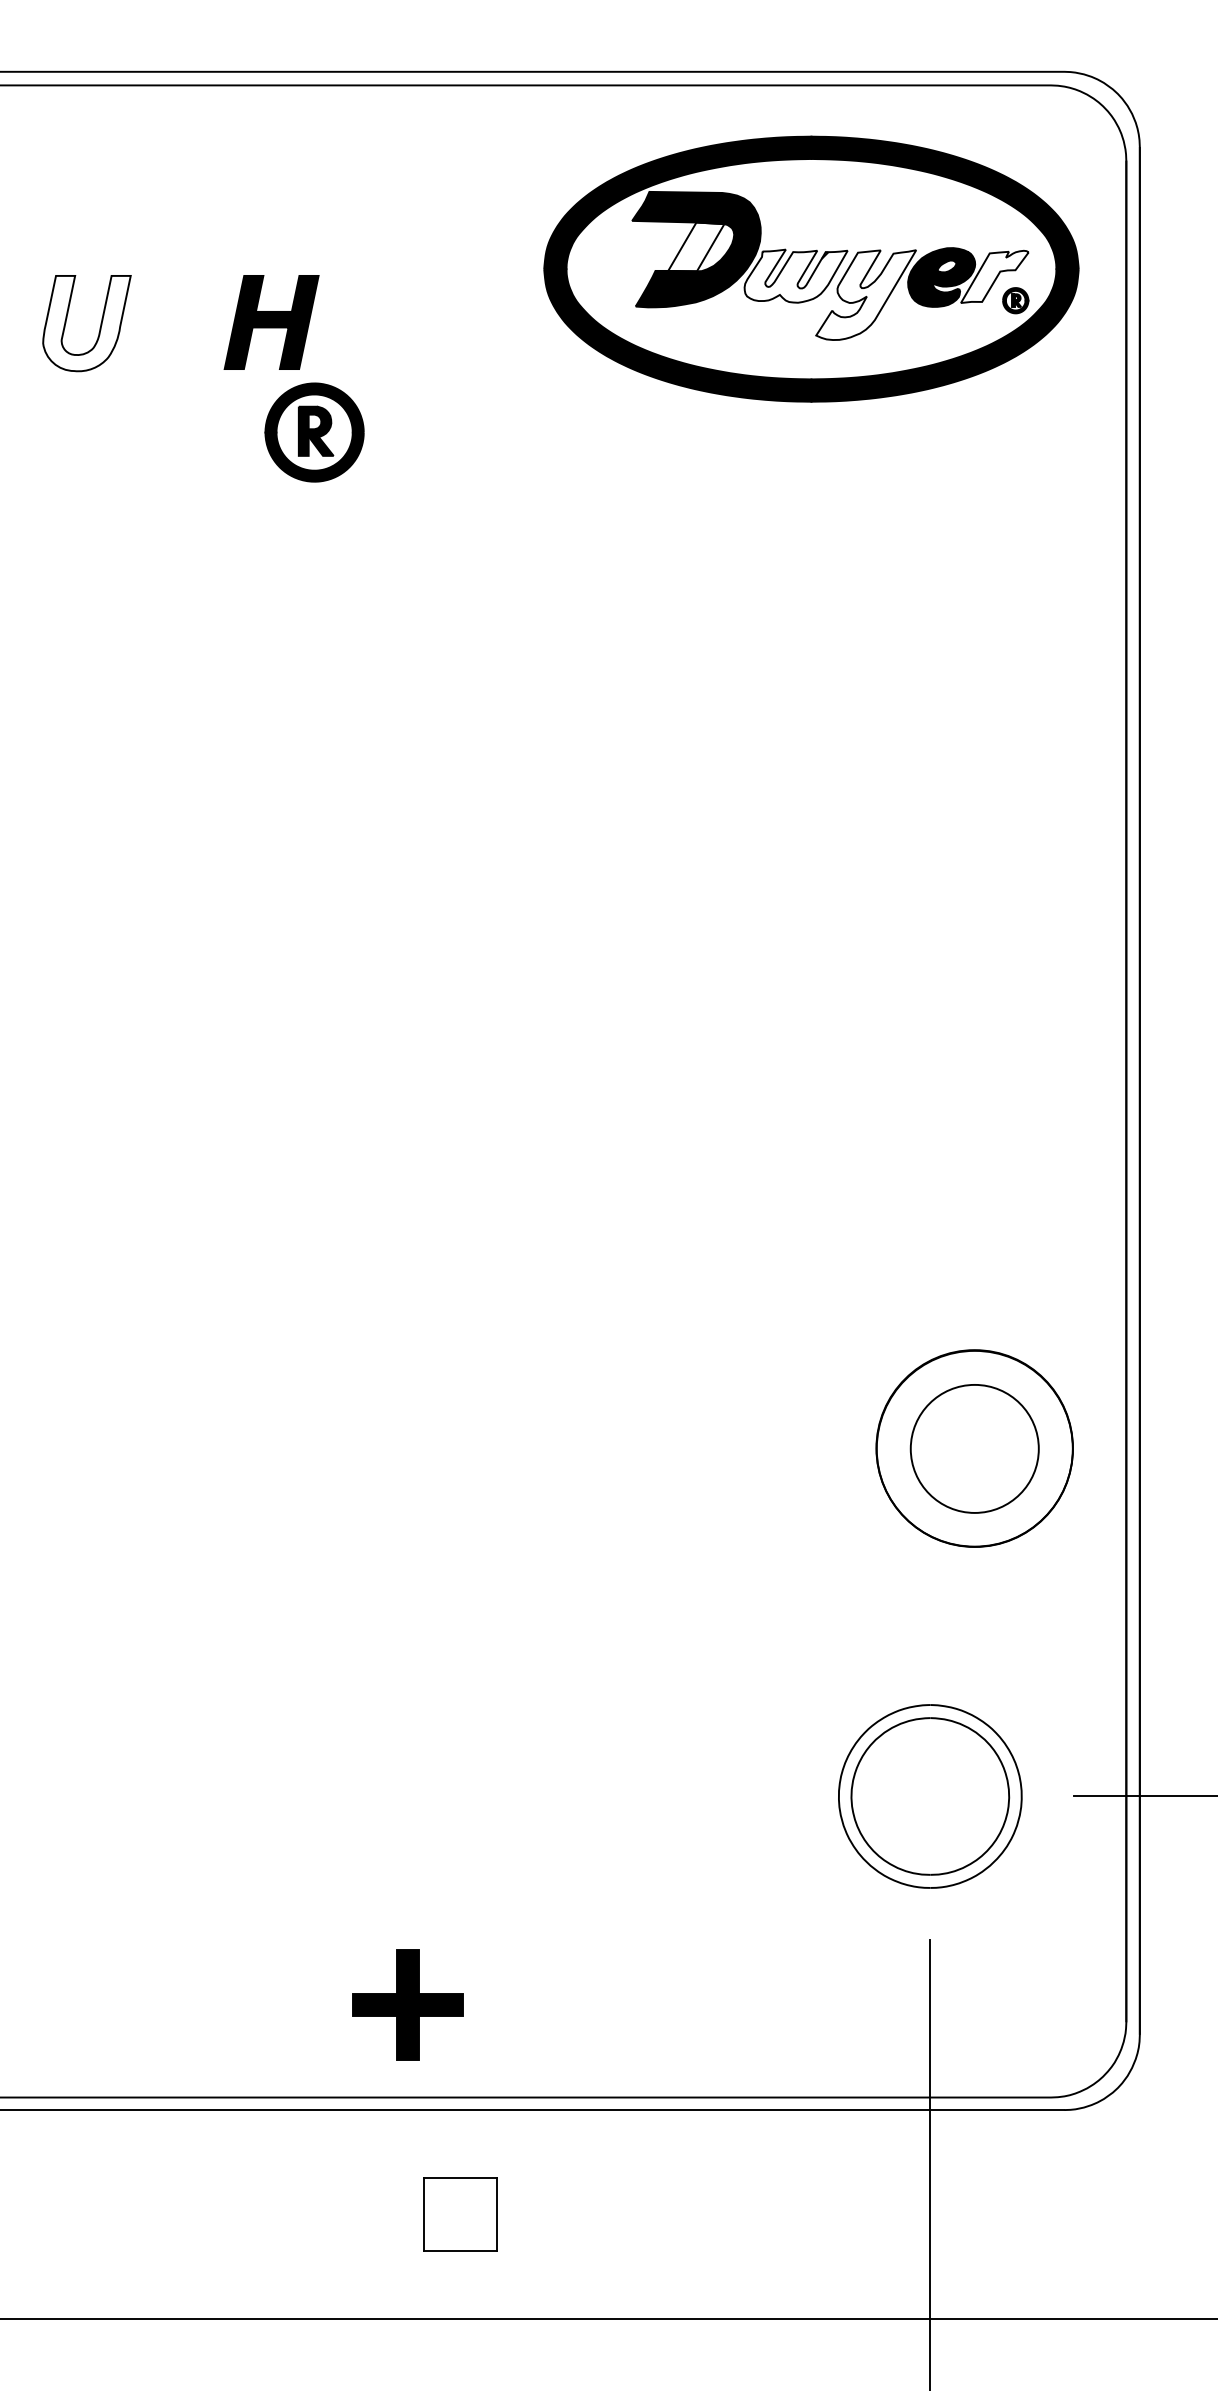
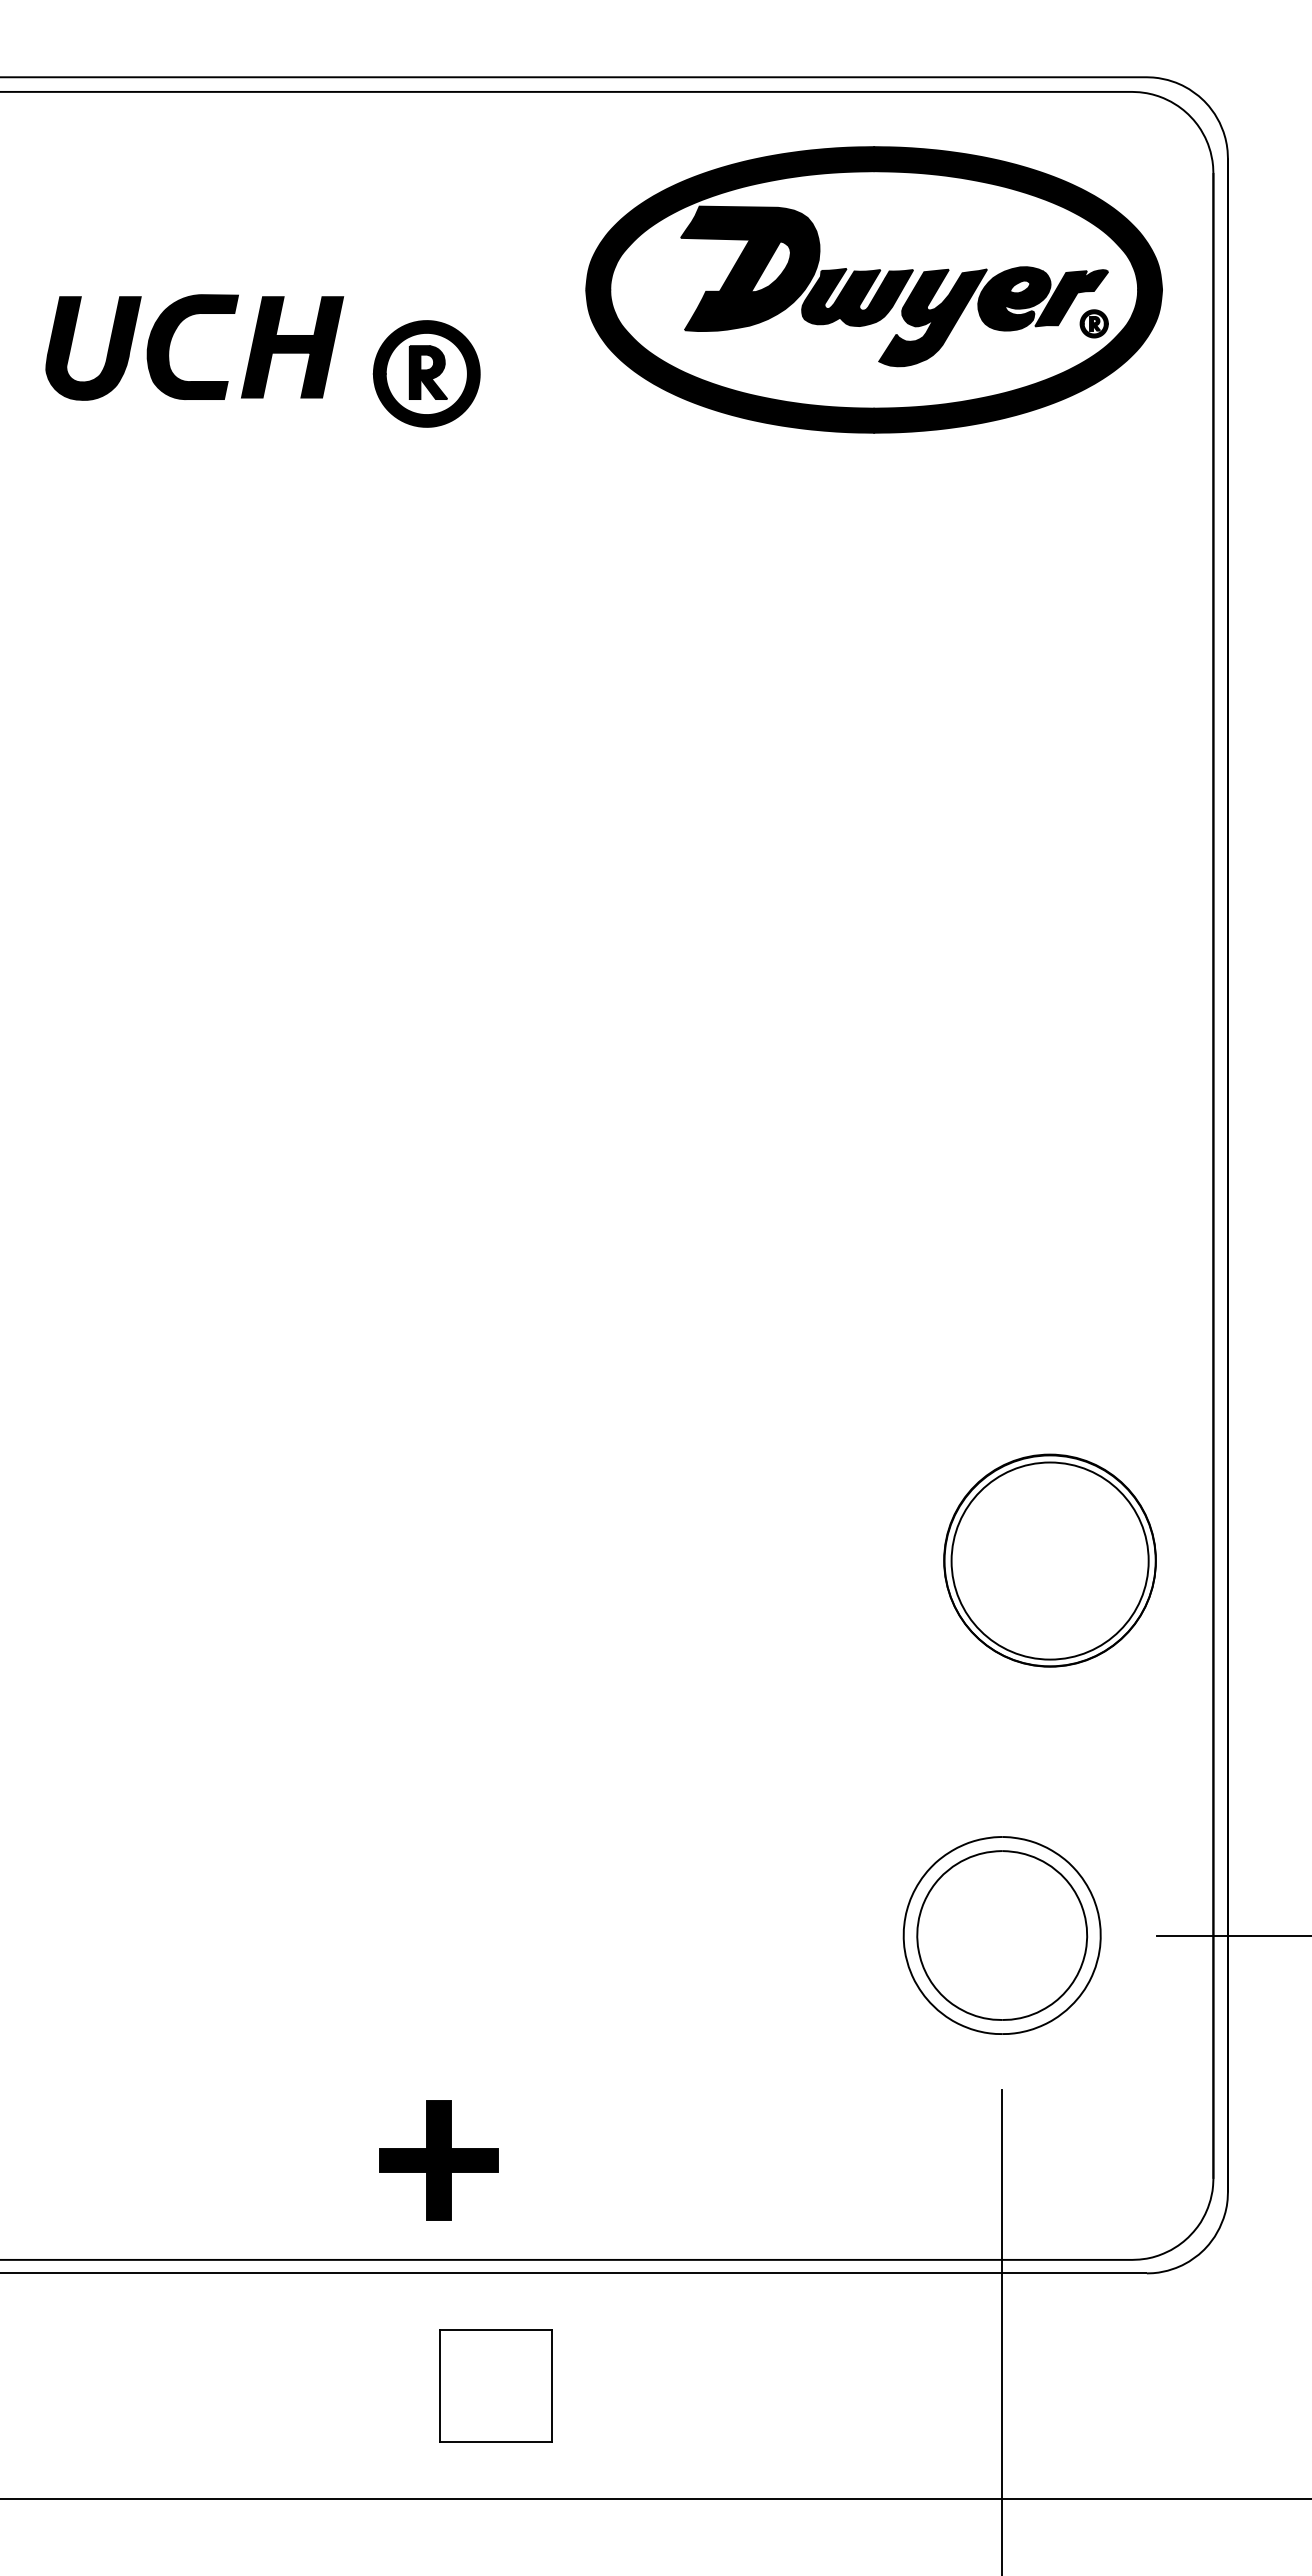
fill: (695, 246) -> (749, 265), added
fill: (796, 276) -> (857, 297), added
fill: (994, 277) -> (1071, 298), added
fill: (866, 294) -> (933, 317), added
part: (159, 317) -> (171, 341), added
fill: (86, 323) -> (93, 348), added
part: (314, 432) -> (426, 373), moved
circle: (974, 1448) -> (1049, 1560), size x1.43
part: (460, 2214) -> (495, 2385), size x1.43

